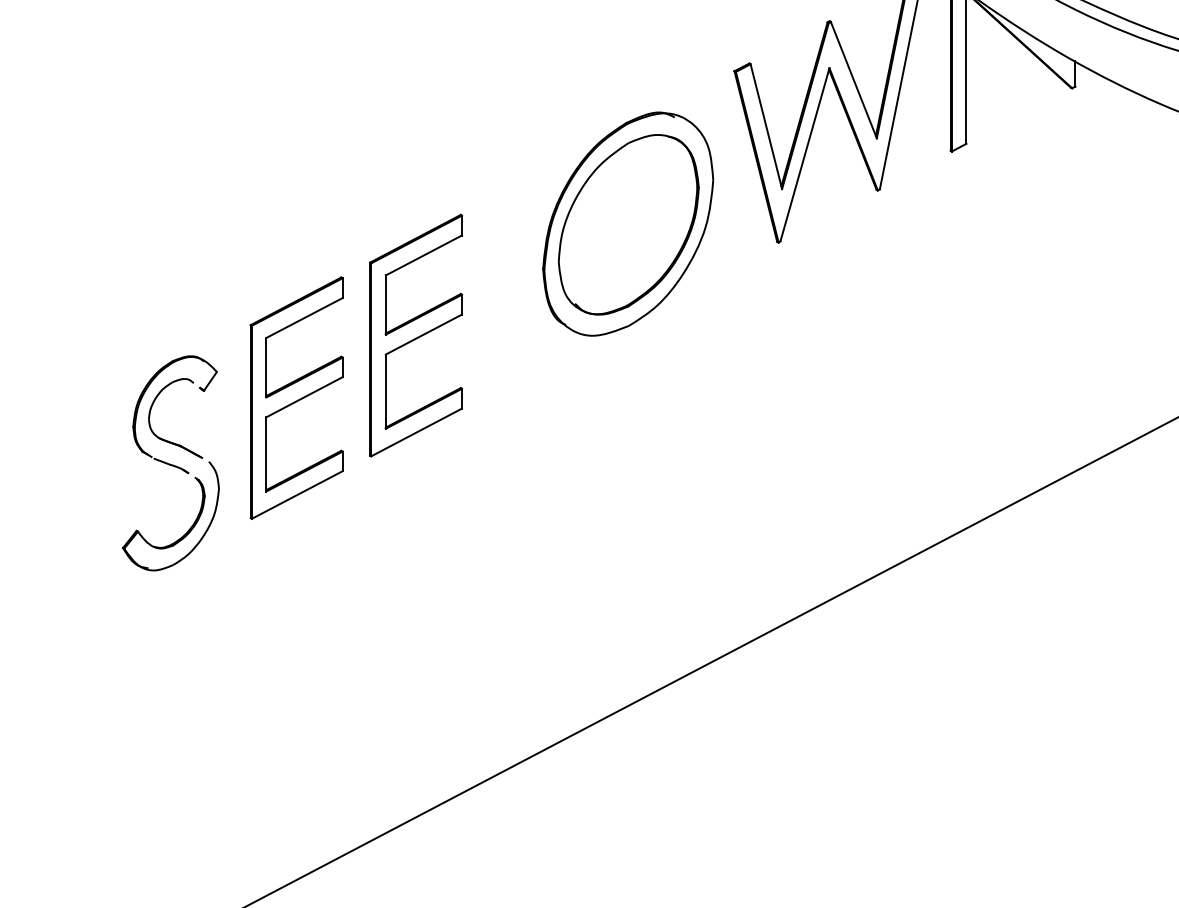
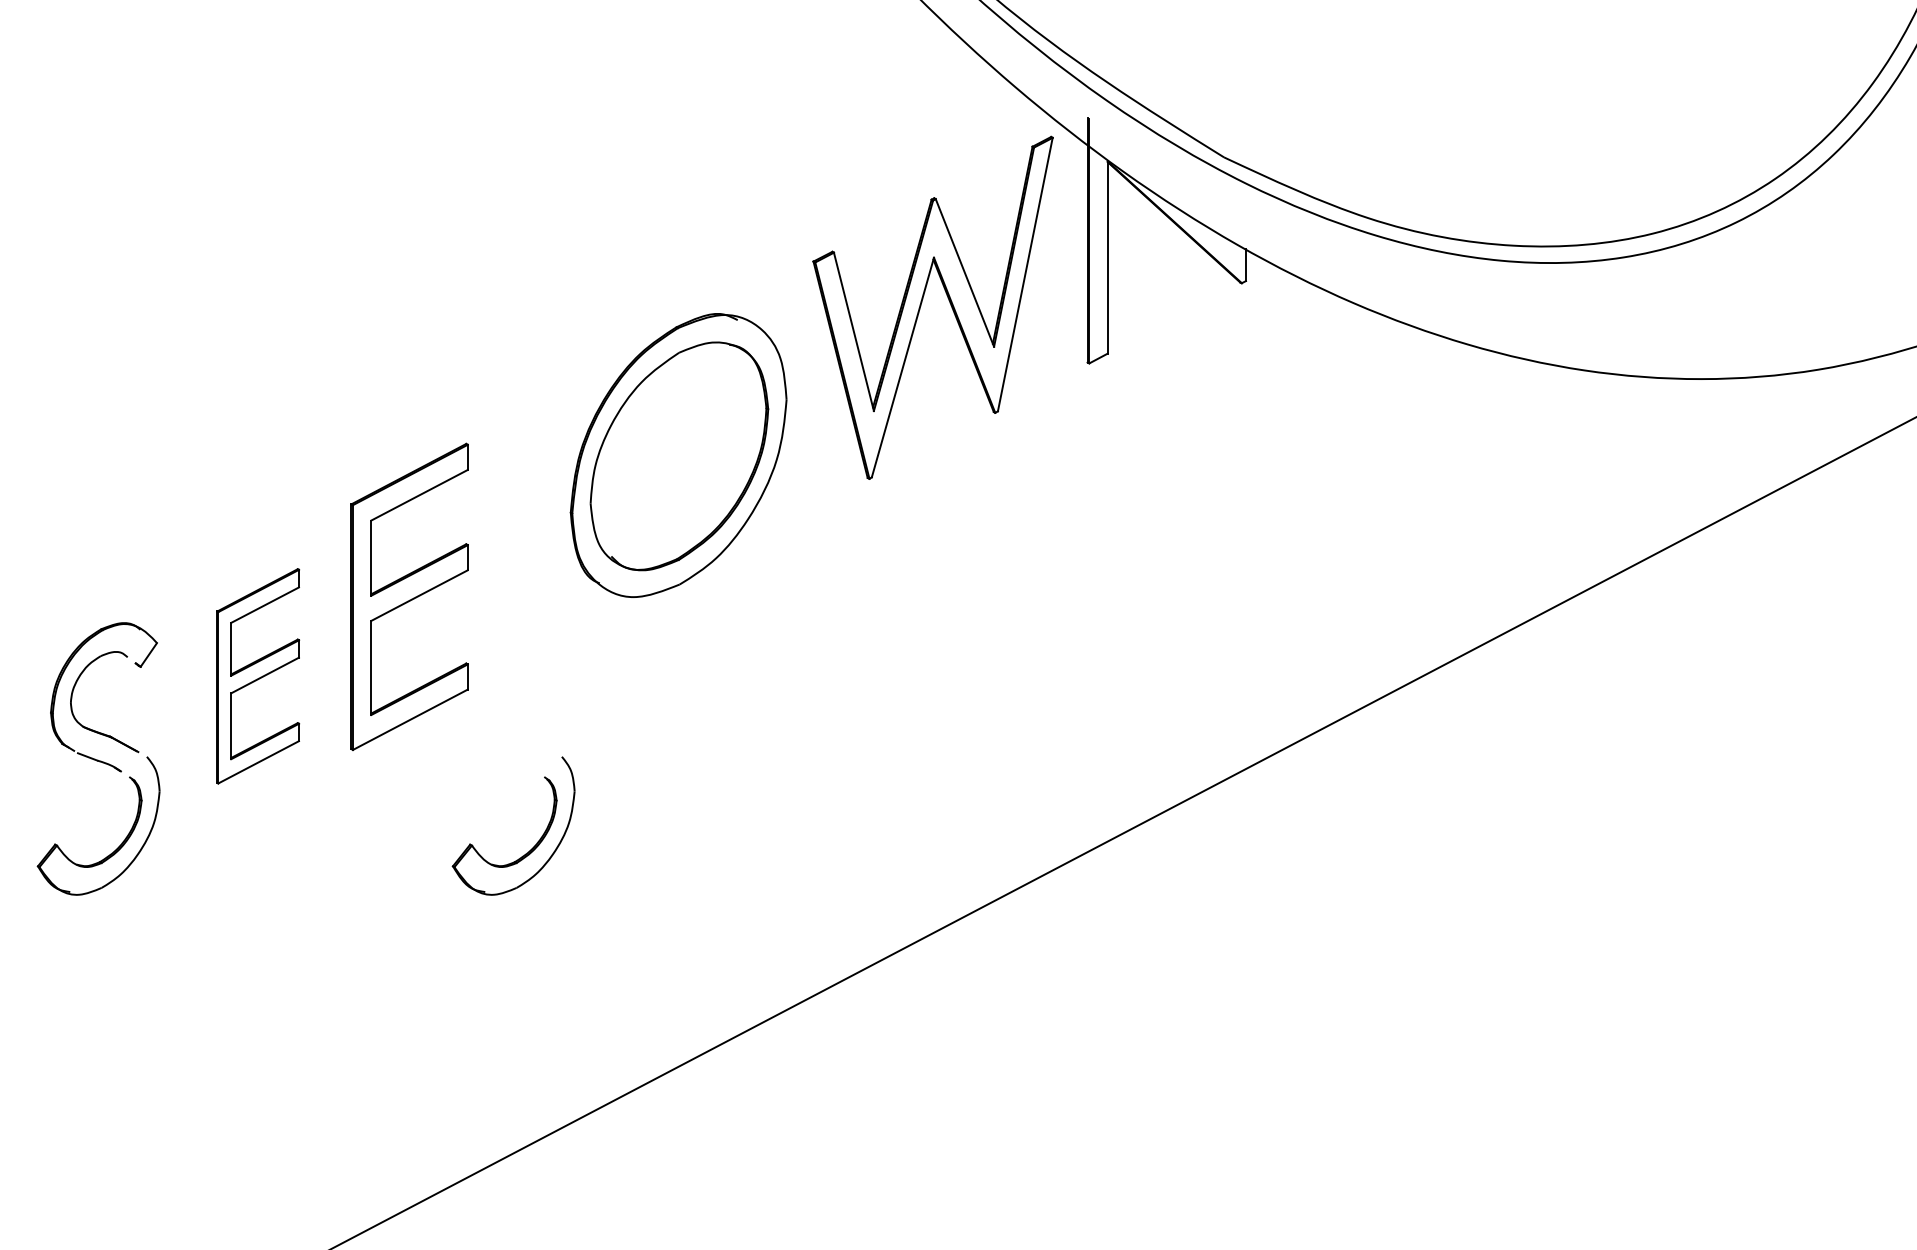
part: (296, 398) -> (257, 676), size x0.7
part: (516, 528) -> (537, 841), added

